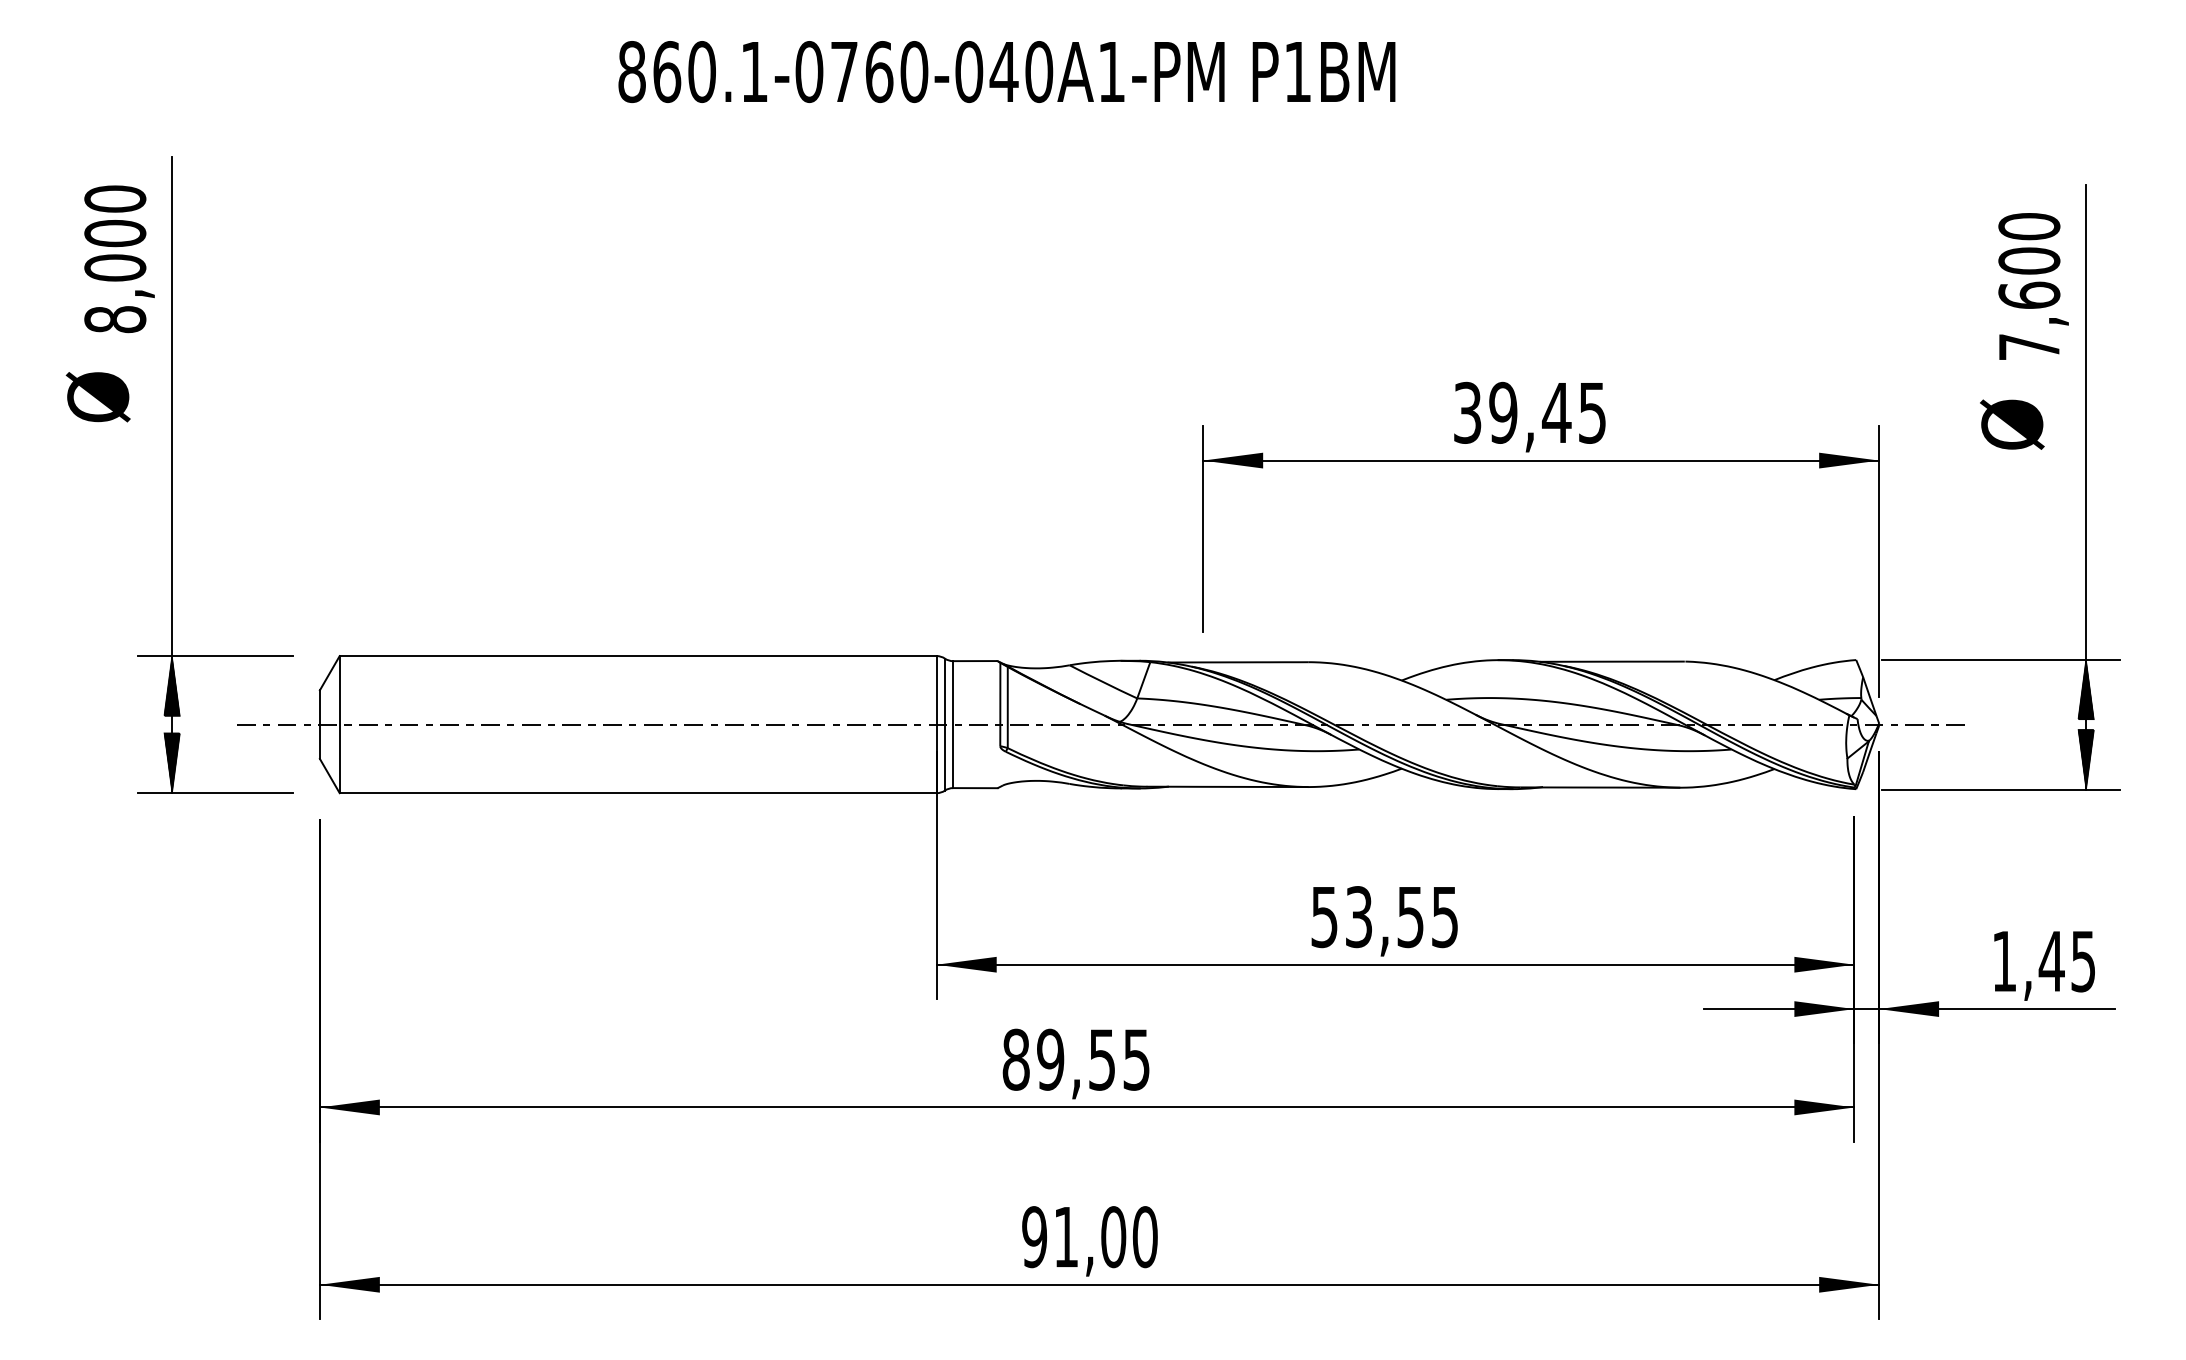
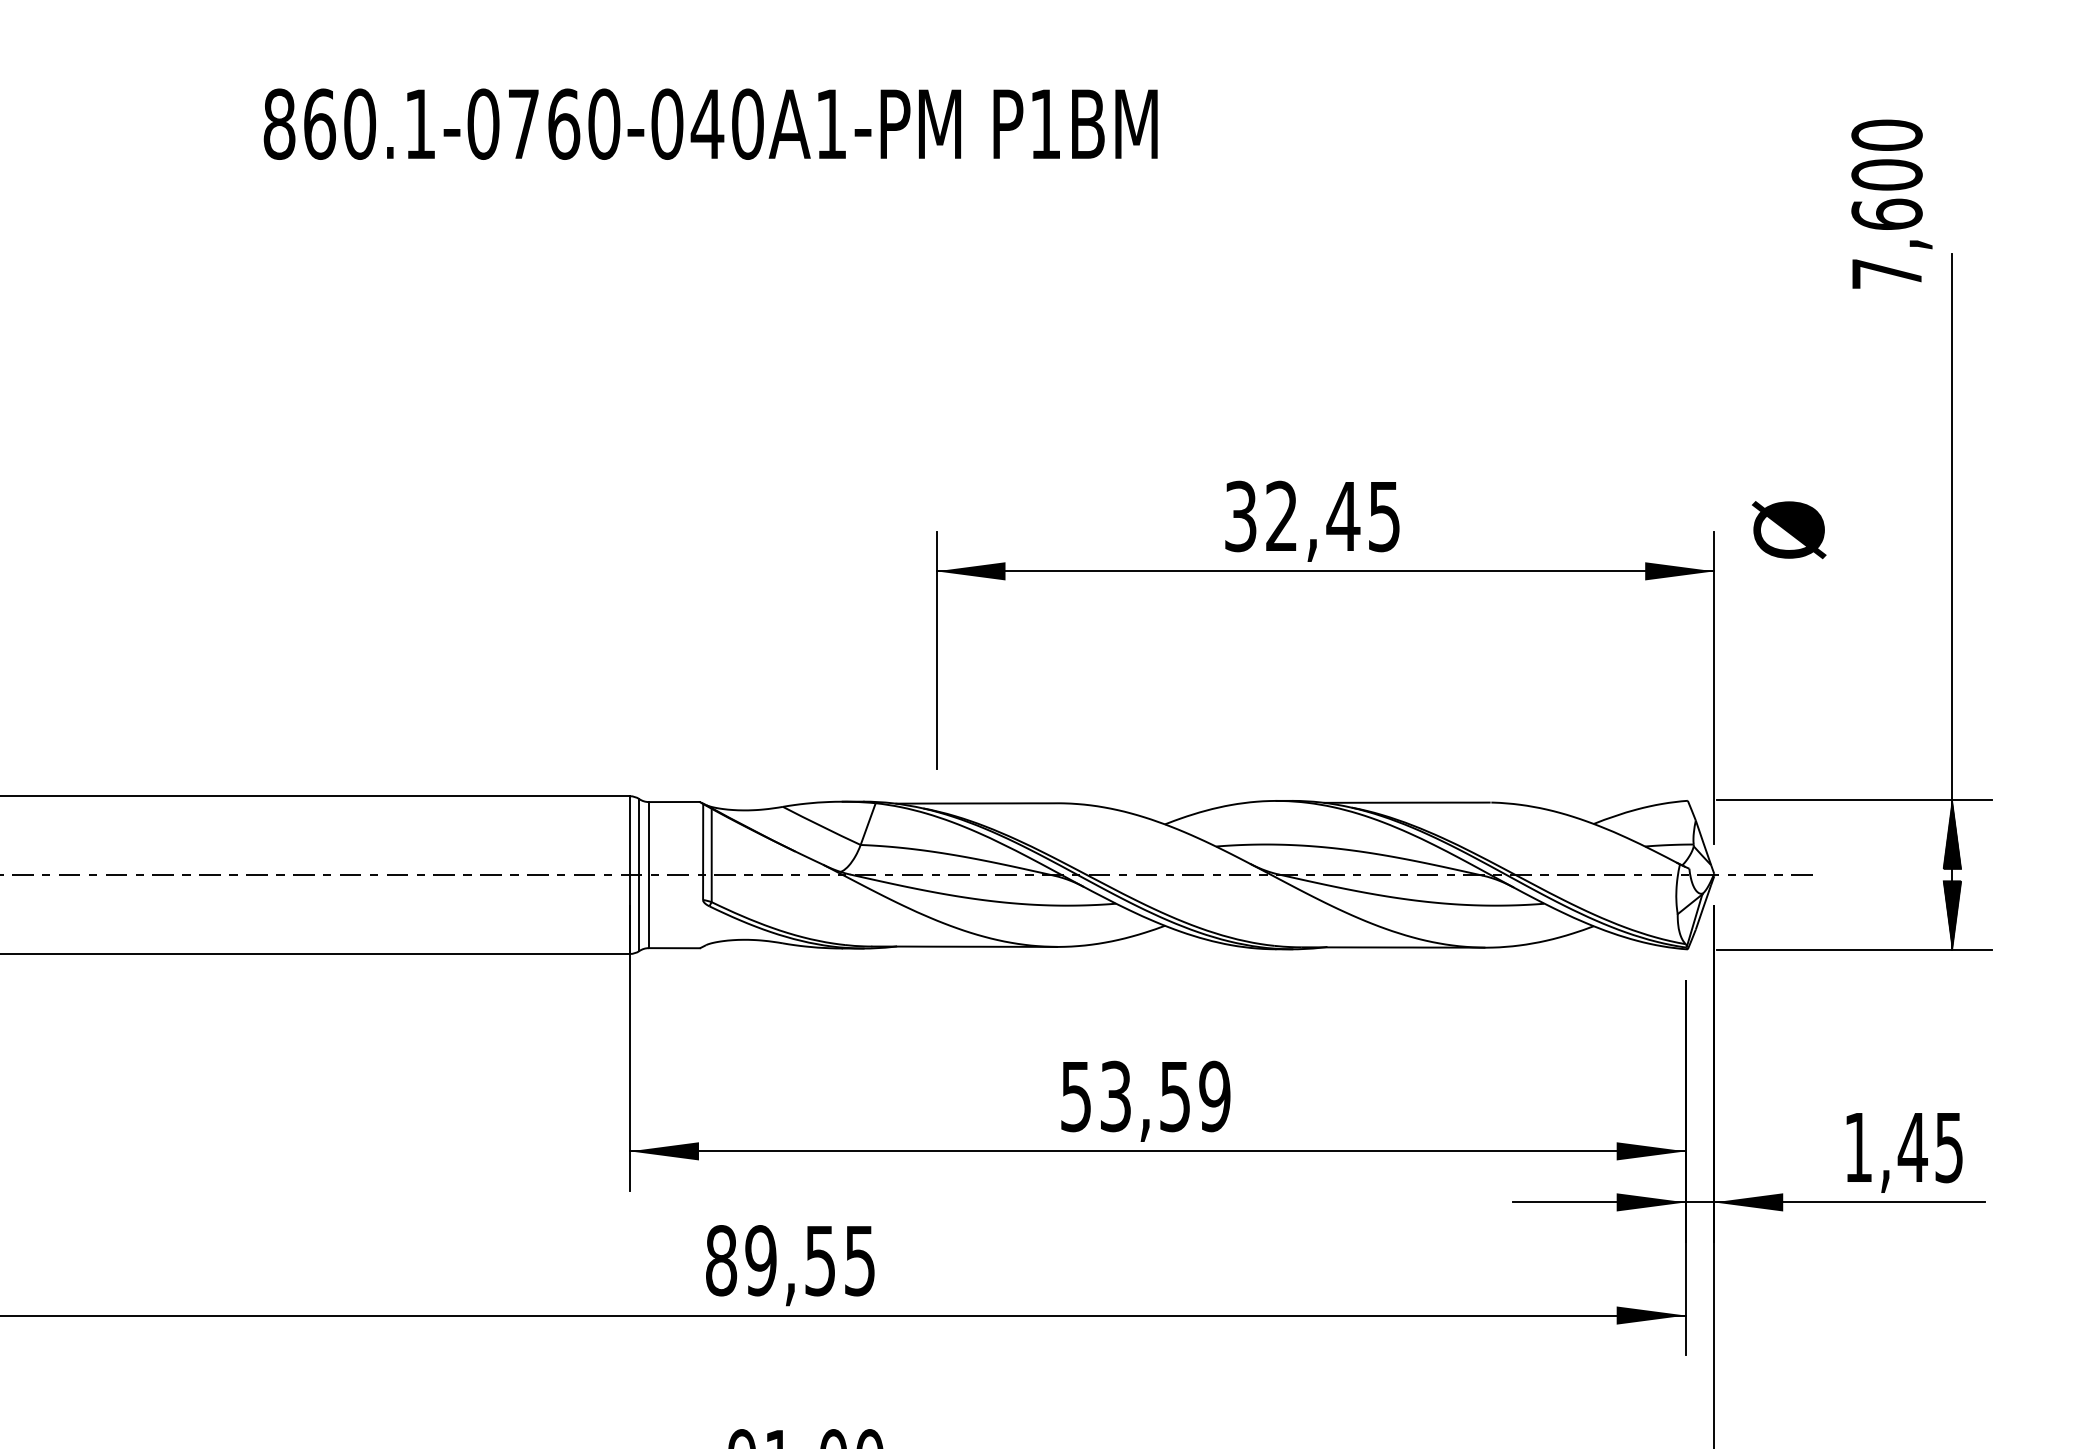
text: (2033, 286) -> (1891, 204), moved
text: (1503, 412) -> (1282, 516), 39,45 -> 32,45
text: (2012, 424) -> (1789, 529), moved
text: (1444, 916) -> (1214, 1095), 53,55 -> 53,59

